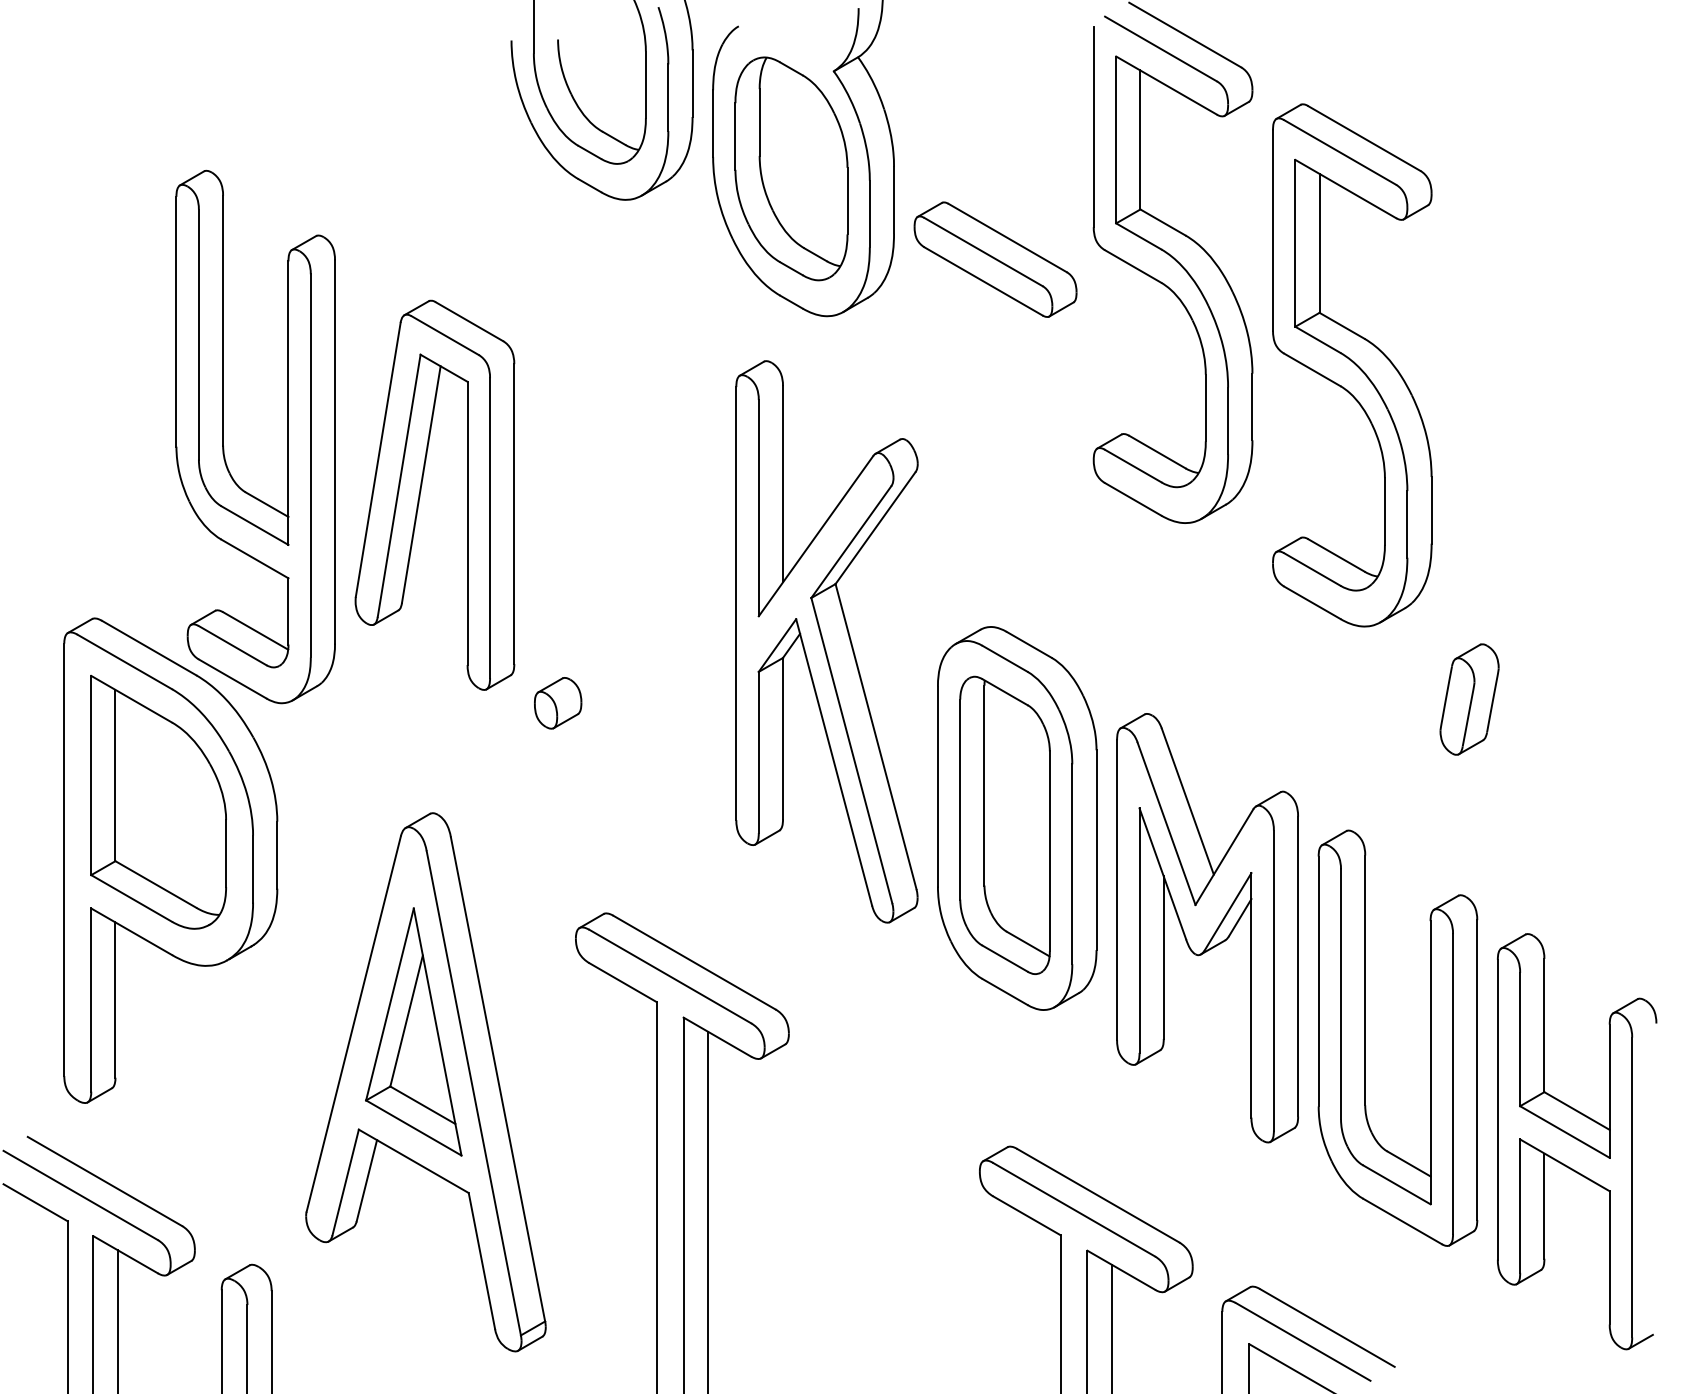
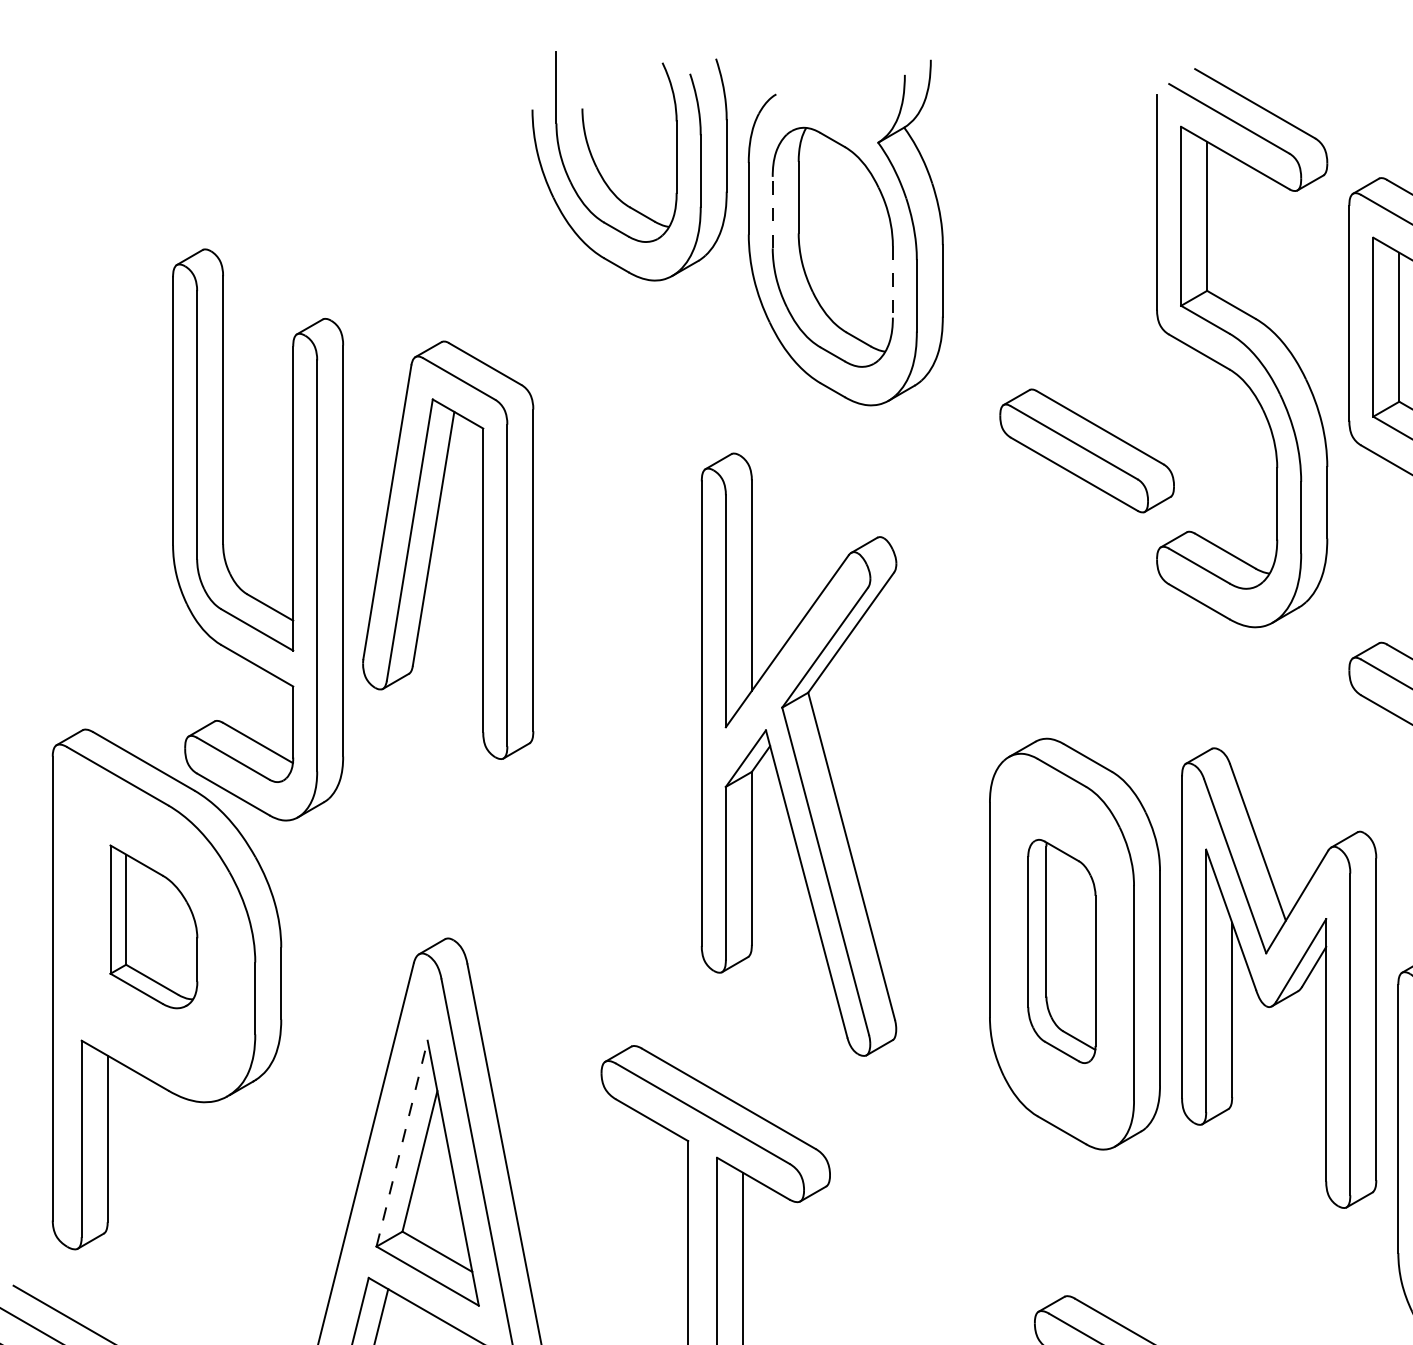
line: (735, 136) -> (772, 212), solid -> dashed
line: (847, 201) -> (892, 282), solid -> dashed
part: (995, 259) -> (1087, 450), moved
part: (421, 491) -> (433, 546), moved
part: (826, 641) -> (798, 754), moved
part: (558, 703) -> (582, 820), removed
part: (158, 802) -> (153, 927), size x0.6
part: (1004, 824) -> (1061, 950), size x0.7
part: (1207, 928) -> (1279, 978), moved
line: (389, 1004) -> (401, 1143), solid -> dashed

